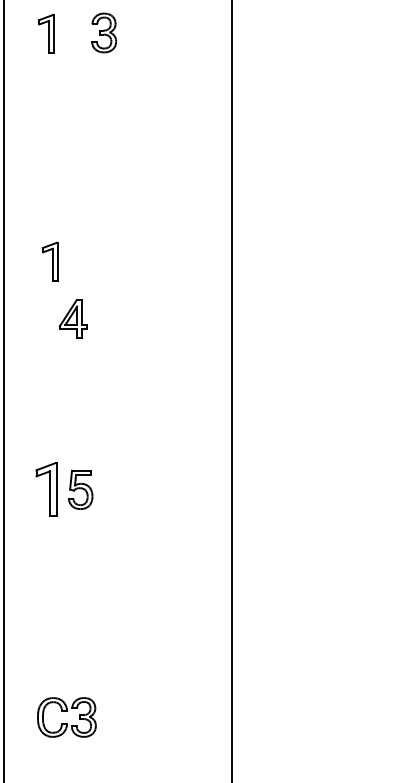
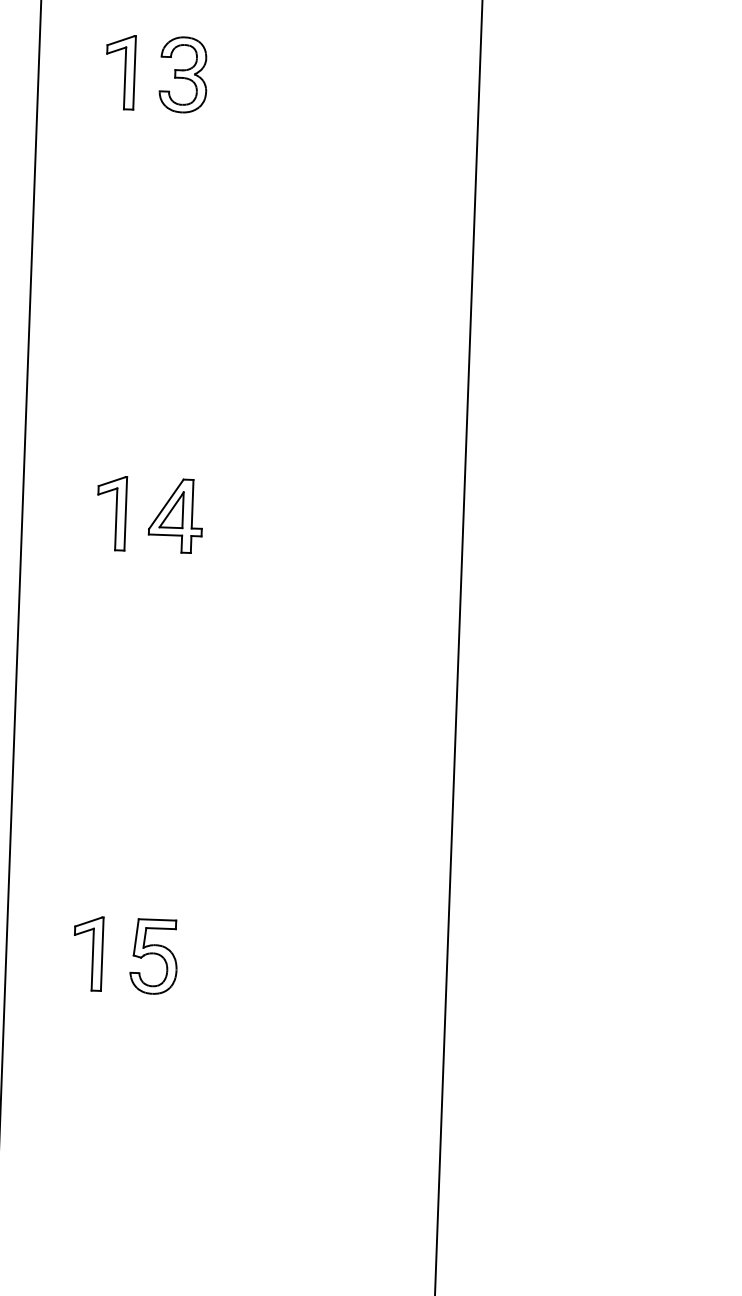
part: (103, 32) -> (182, 73), moved
part: (72, 318) -> (173, 515), moved
part: (46, 489) -> (88, 953), size x0.71

